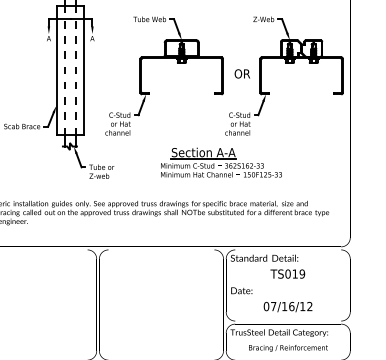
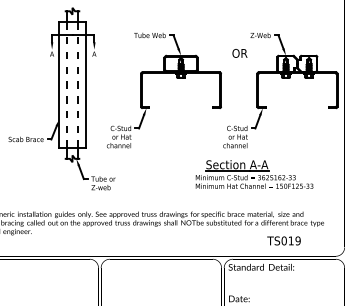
text: (241, 73) -> (239, 53), moved
part: (221, 162) -> (254, 174), moved
text: (287, 273) -> (283, 240), moved

